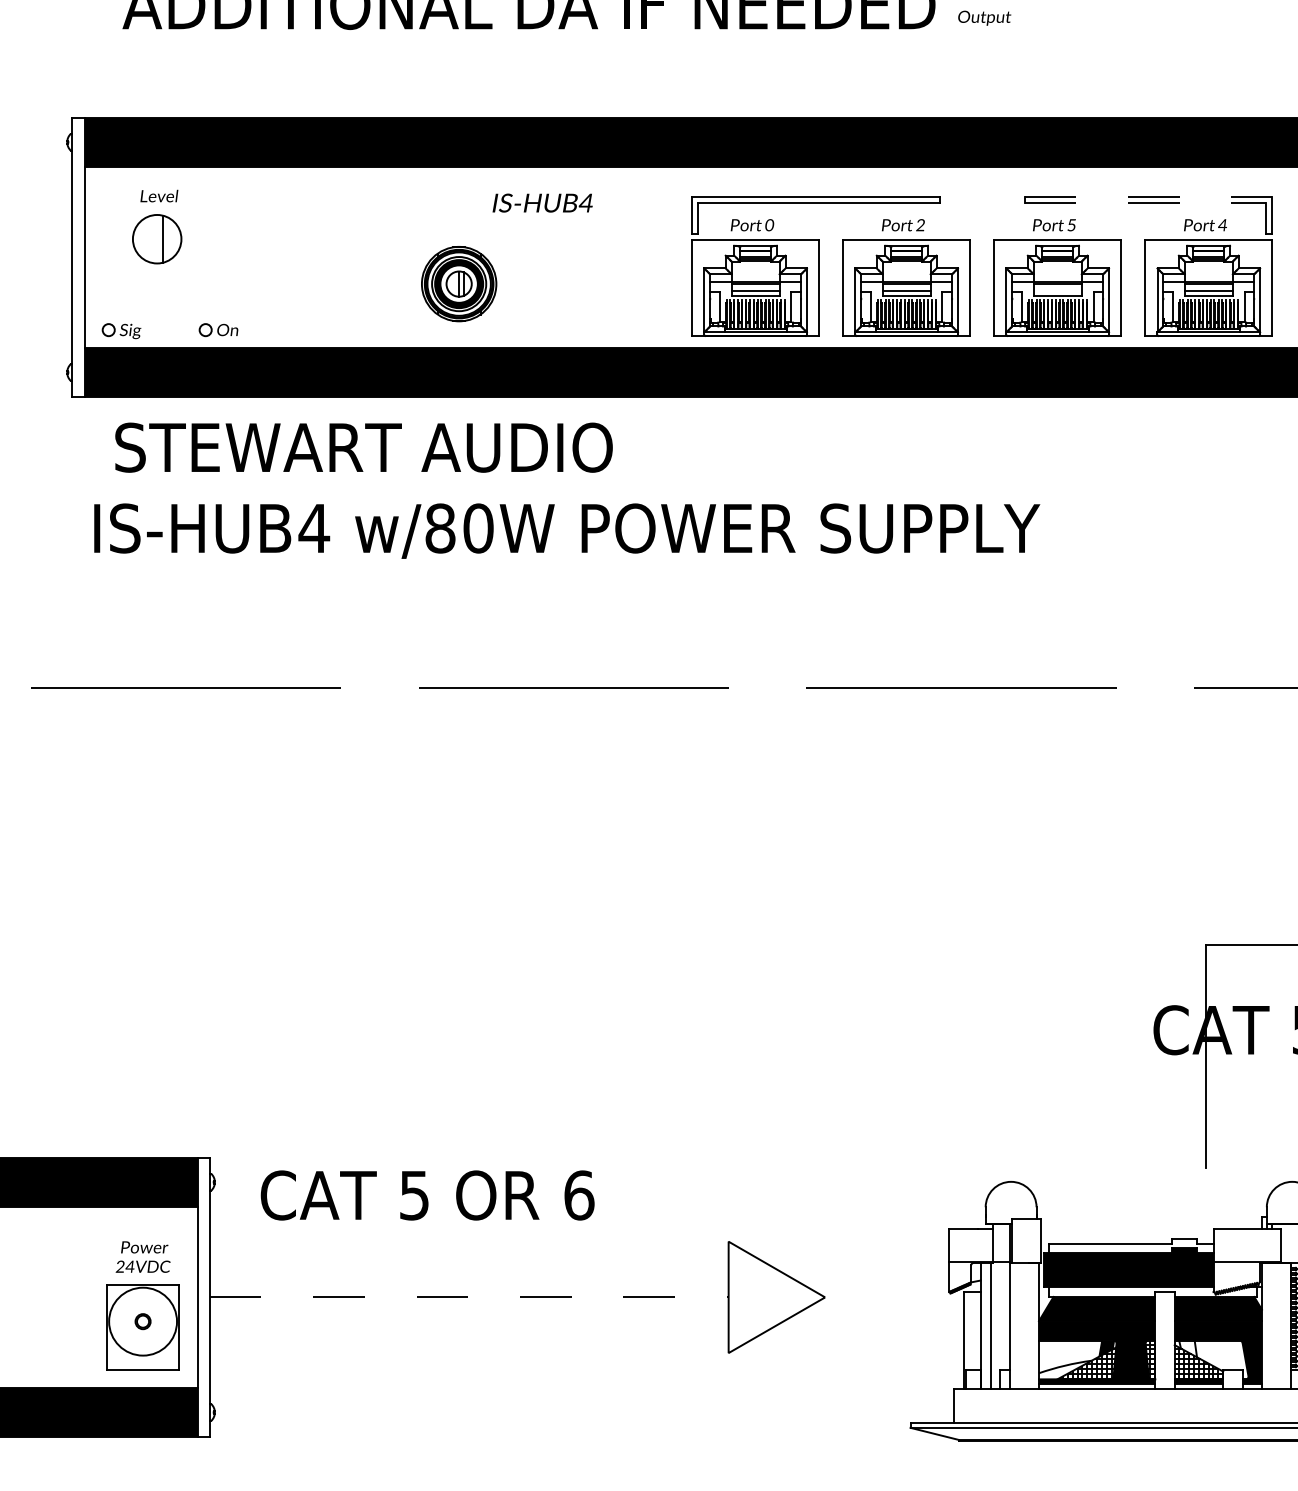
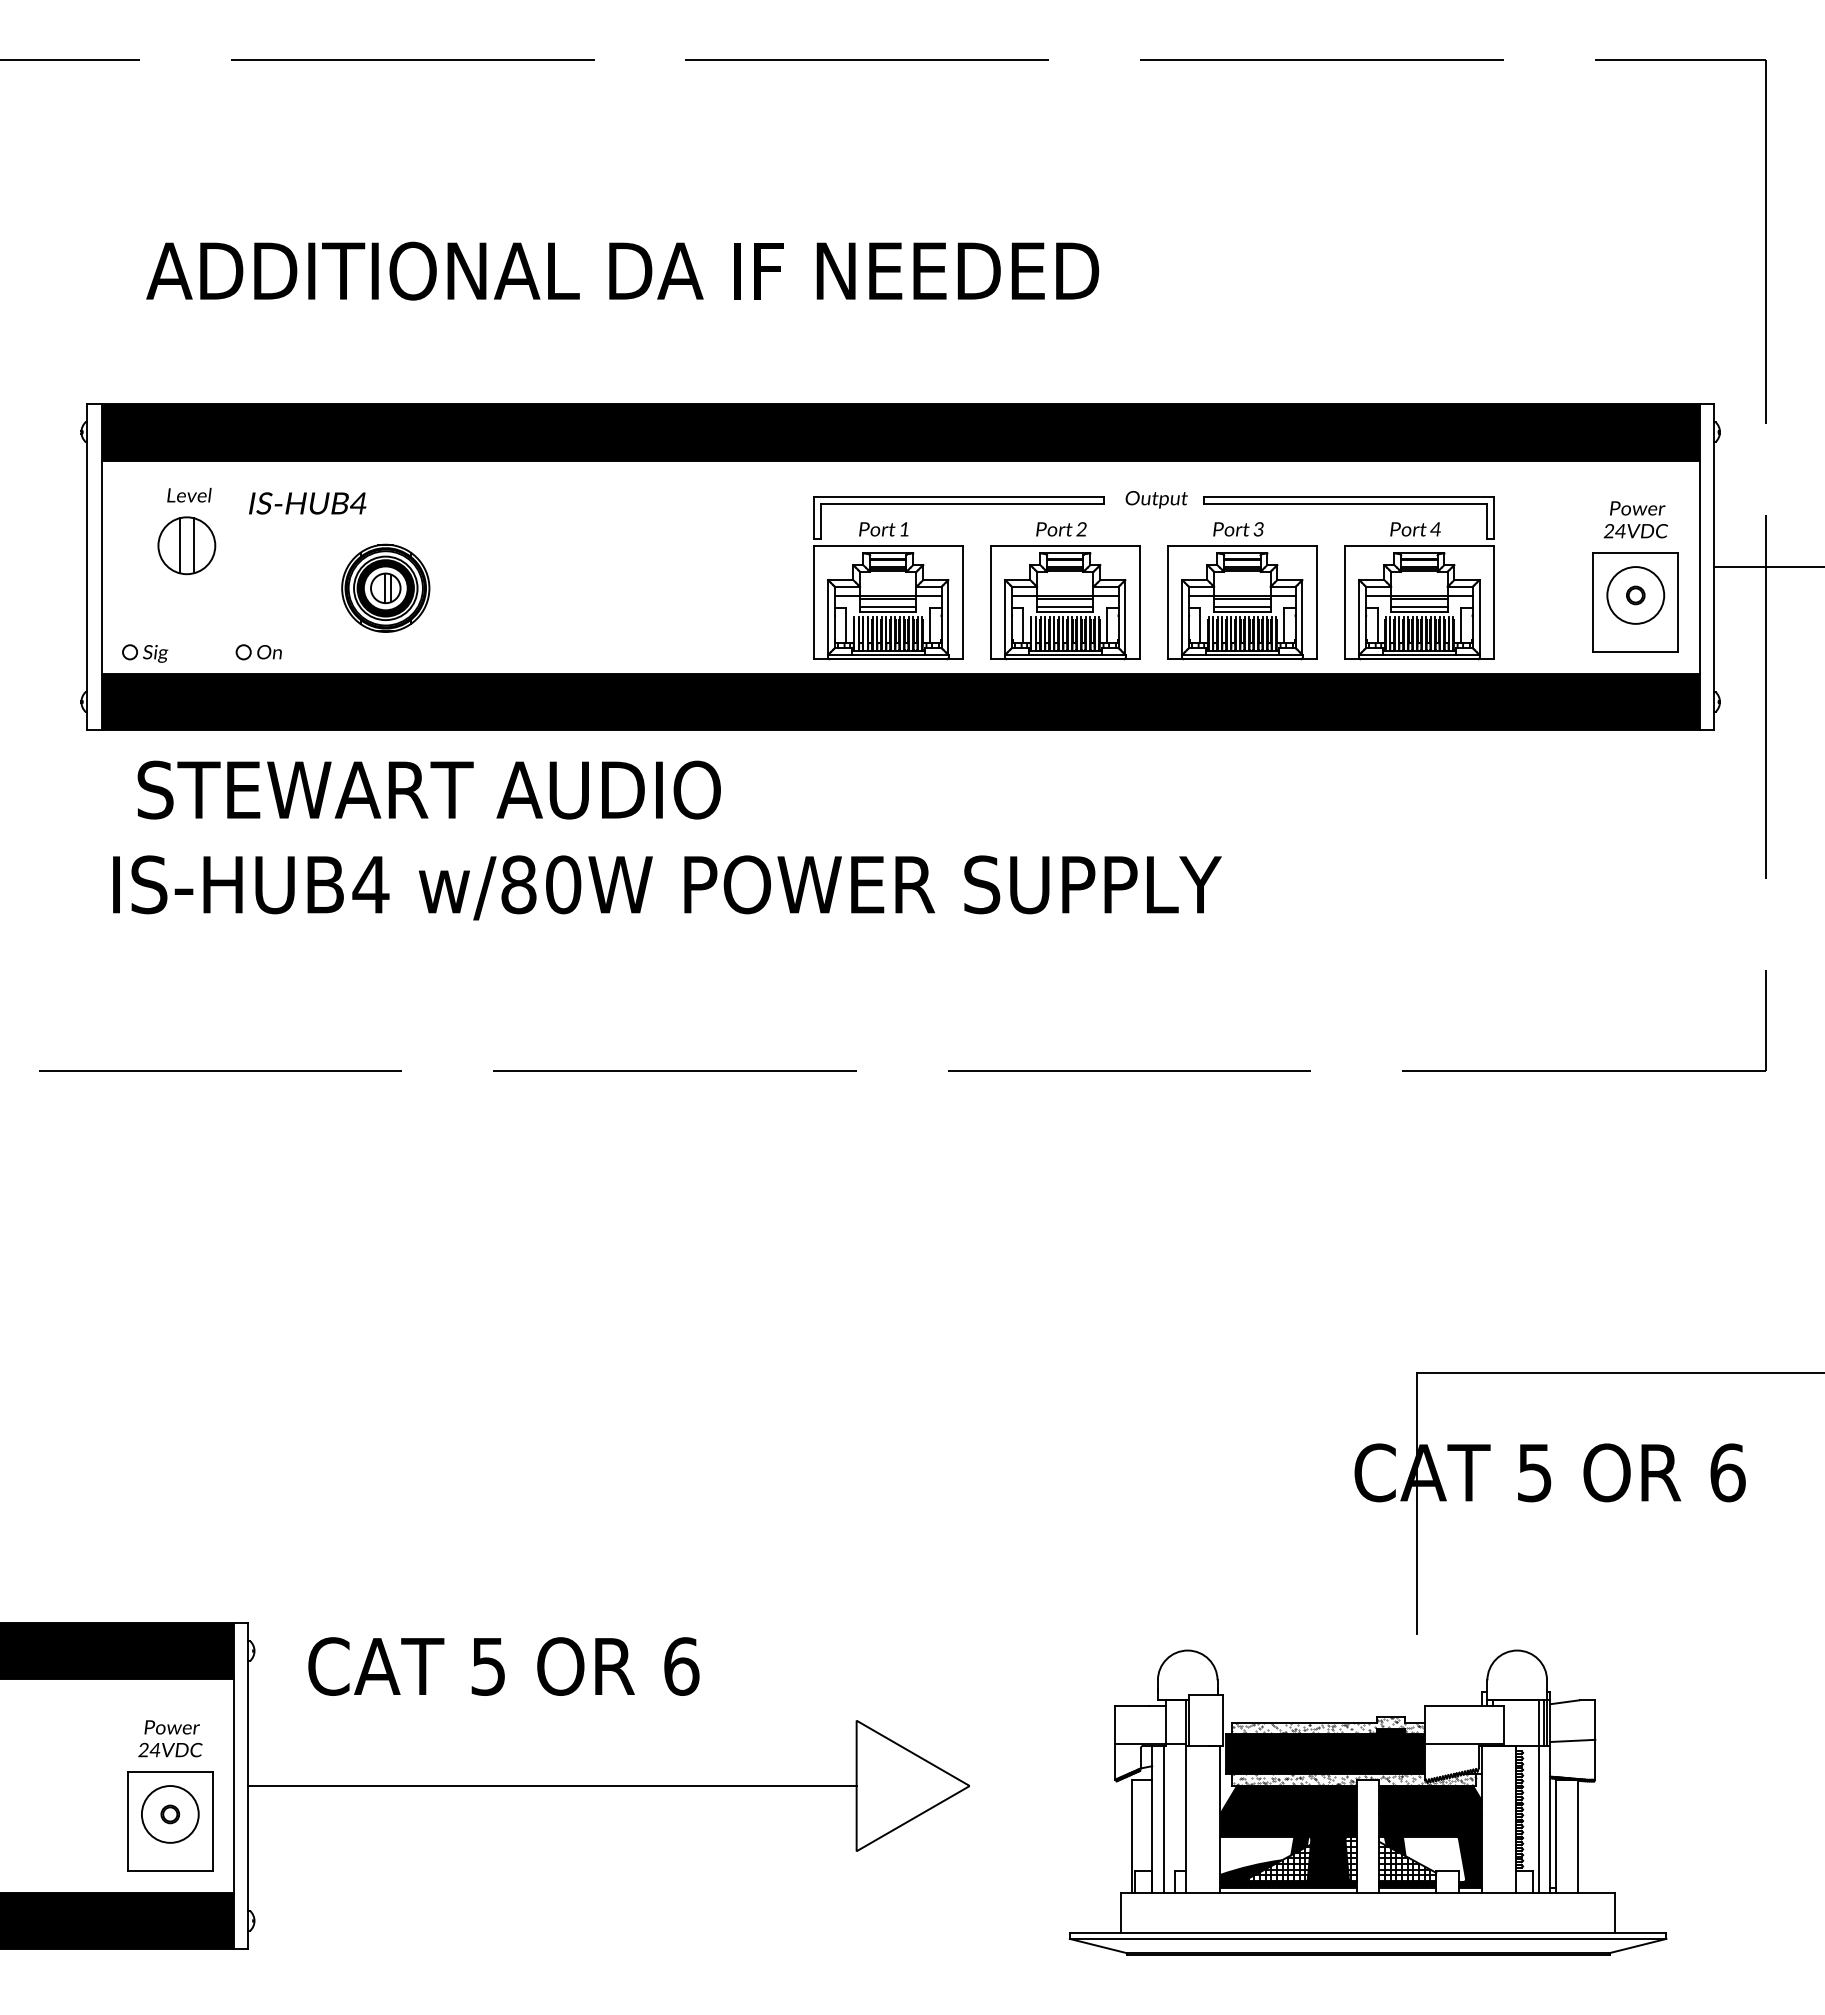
text: (984, 18) -> (1156, 499), moved
line: (1149, 197) -> (1349, 496), dashed -> solid
text: (542, 203) -> (307, 503), moved
line: (1145, 203) -> (1345, 503), dashed -> solid
text: (769, 225) -> (904, 529), 0 -> 1
text: (1071, 225) -> (1258, 529), 5 -> 3
line: (150, 238) -> (179, 545), added
part: (458, 283) -> (385, 587), moved
line: (1057, 291) -> (1242, 606), added
hatch: (1130, 1245) -> (1327, 1725), added
hatch: (1152, 1291) -> (1353, 1779), added
line: (470, 1297) -> (553, 1786), dashed -> solid
circle: (142, 1321) -> (169, 1814), size x0.71
fill: (1187, 1349) -> (1394, 1846), added
fill: (1065, 1370) -> (1251, 1871), added

